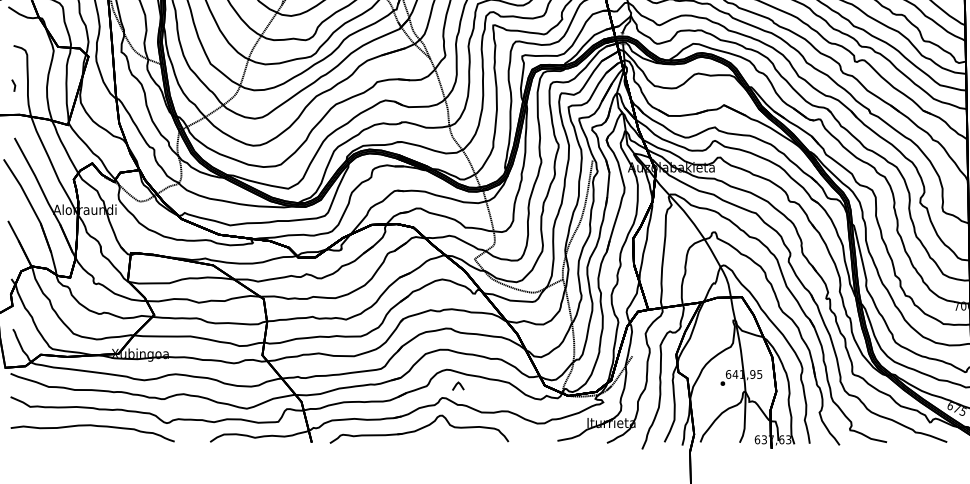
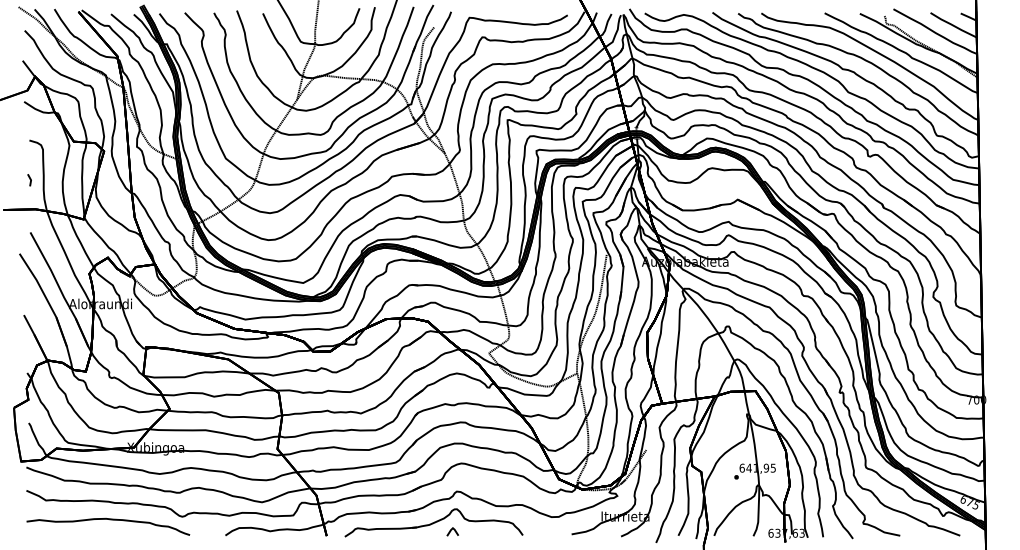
line: (457, 385) -> (451, 531), moved

